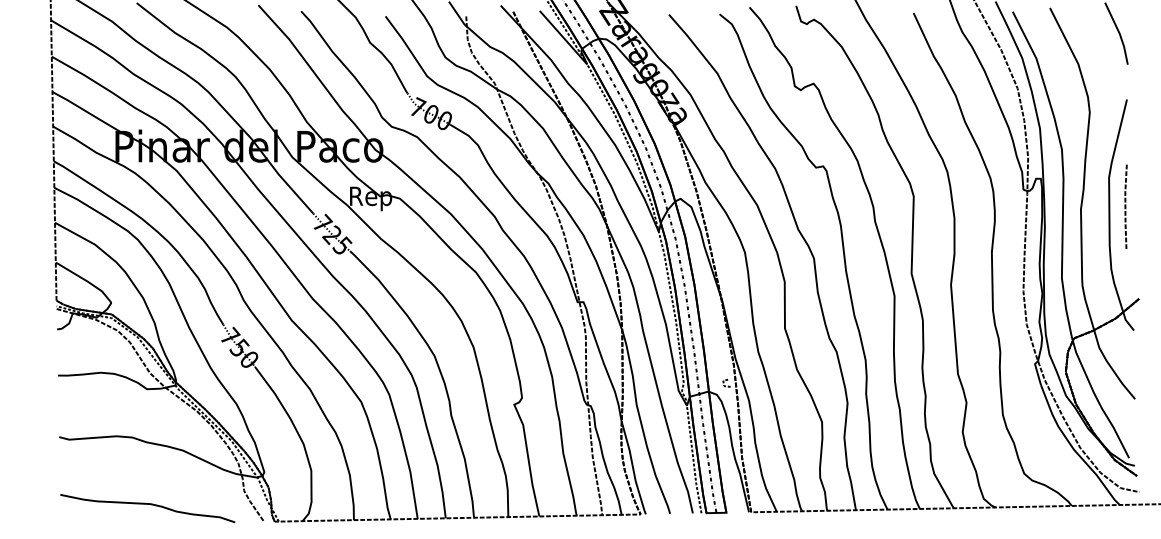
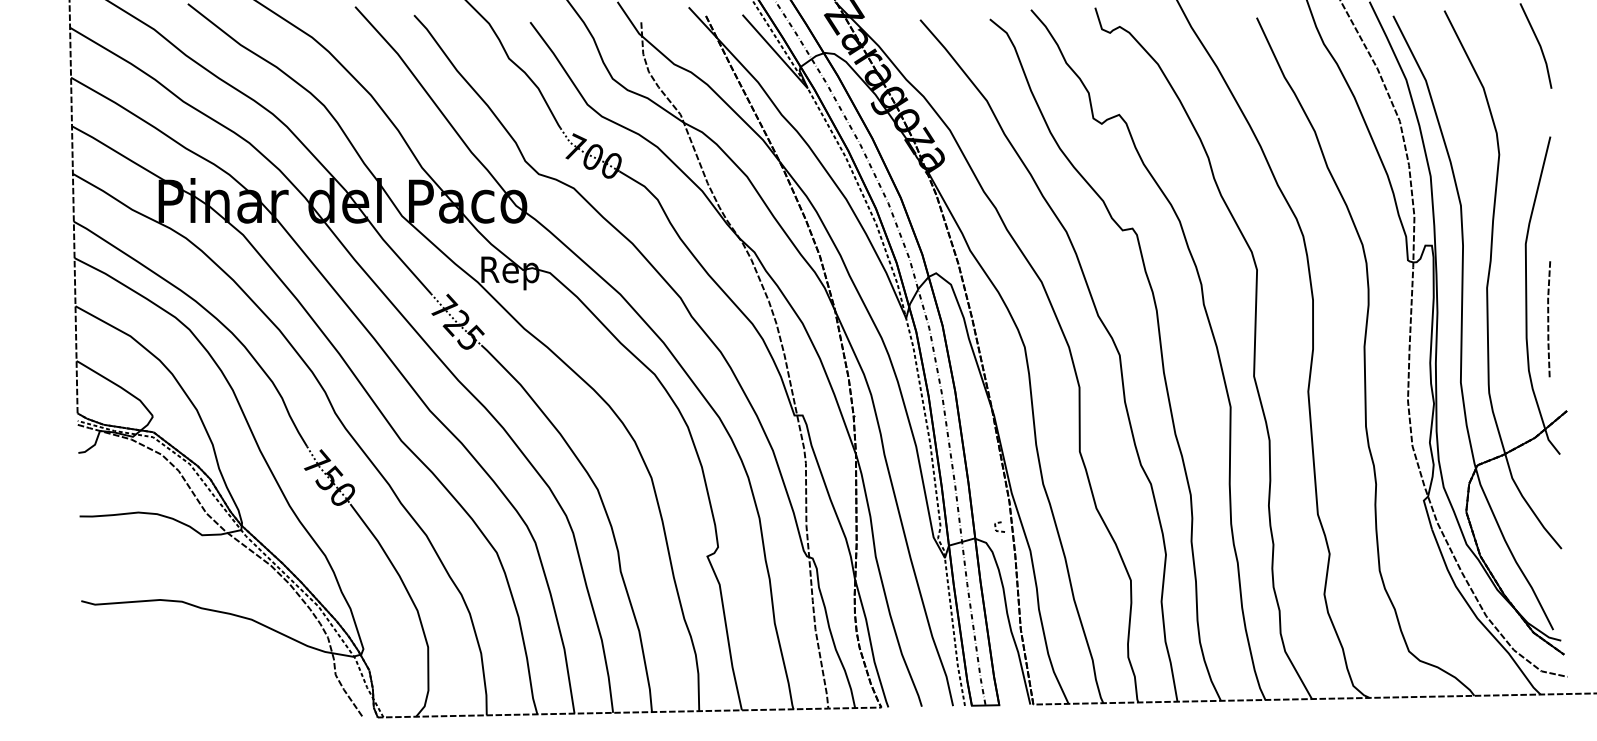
line: (1126, 206) -> (1549, 319), moved
curve: (149, 504) -> (205, 694), removed

